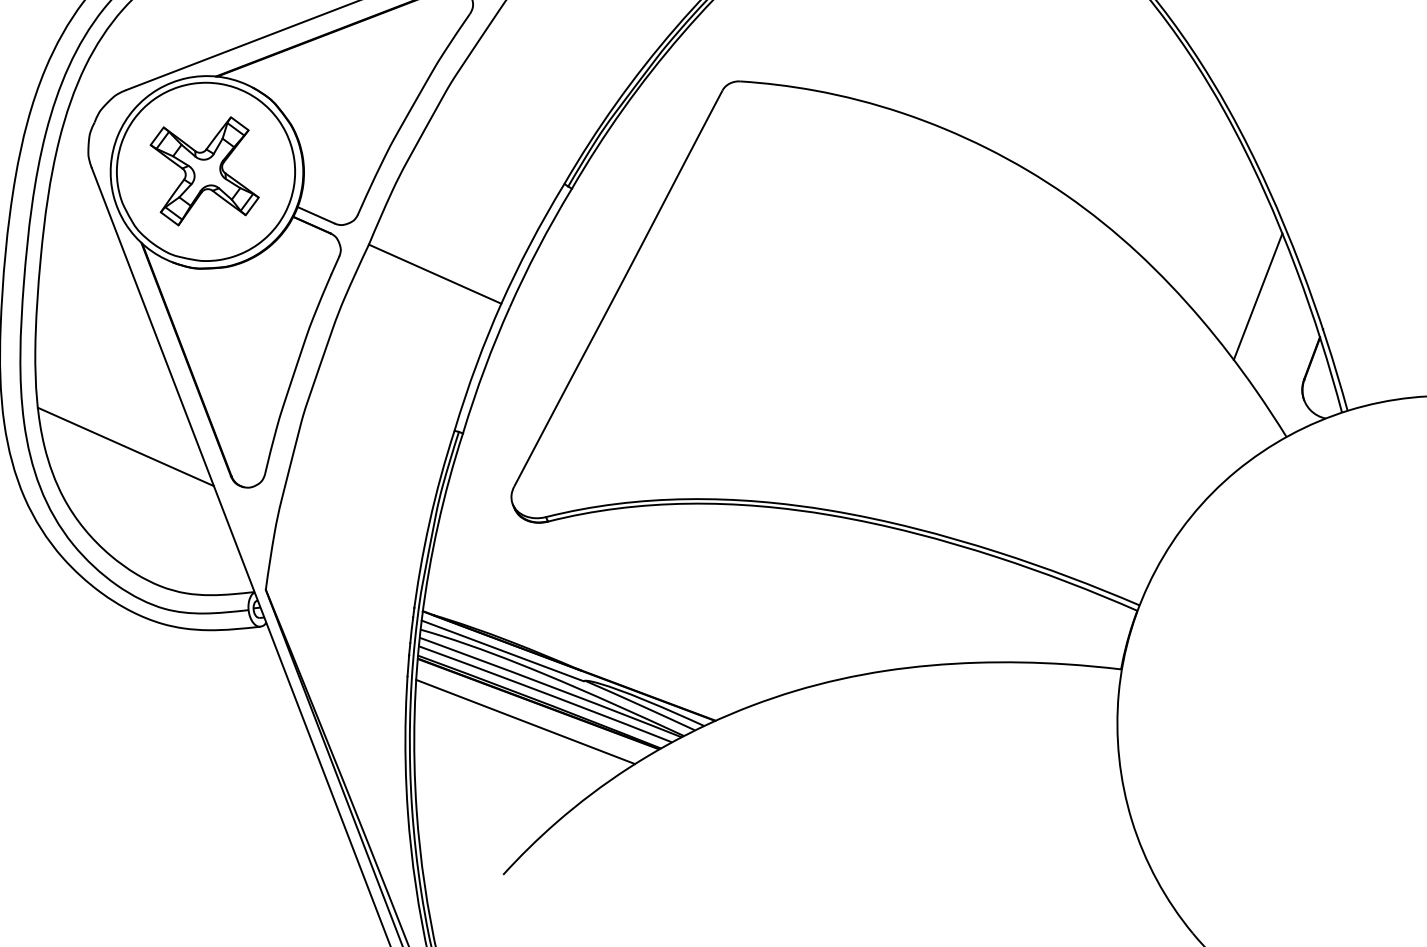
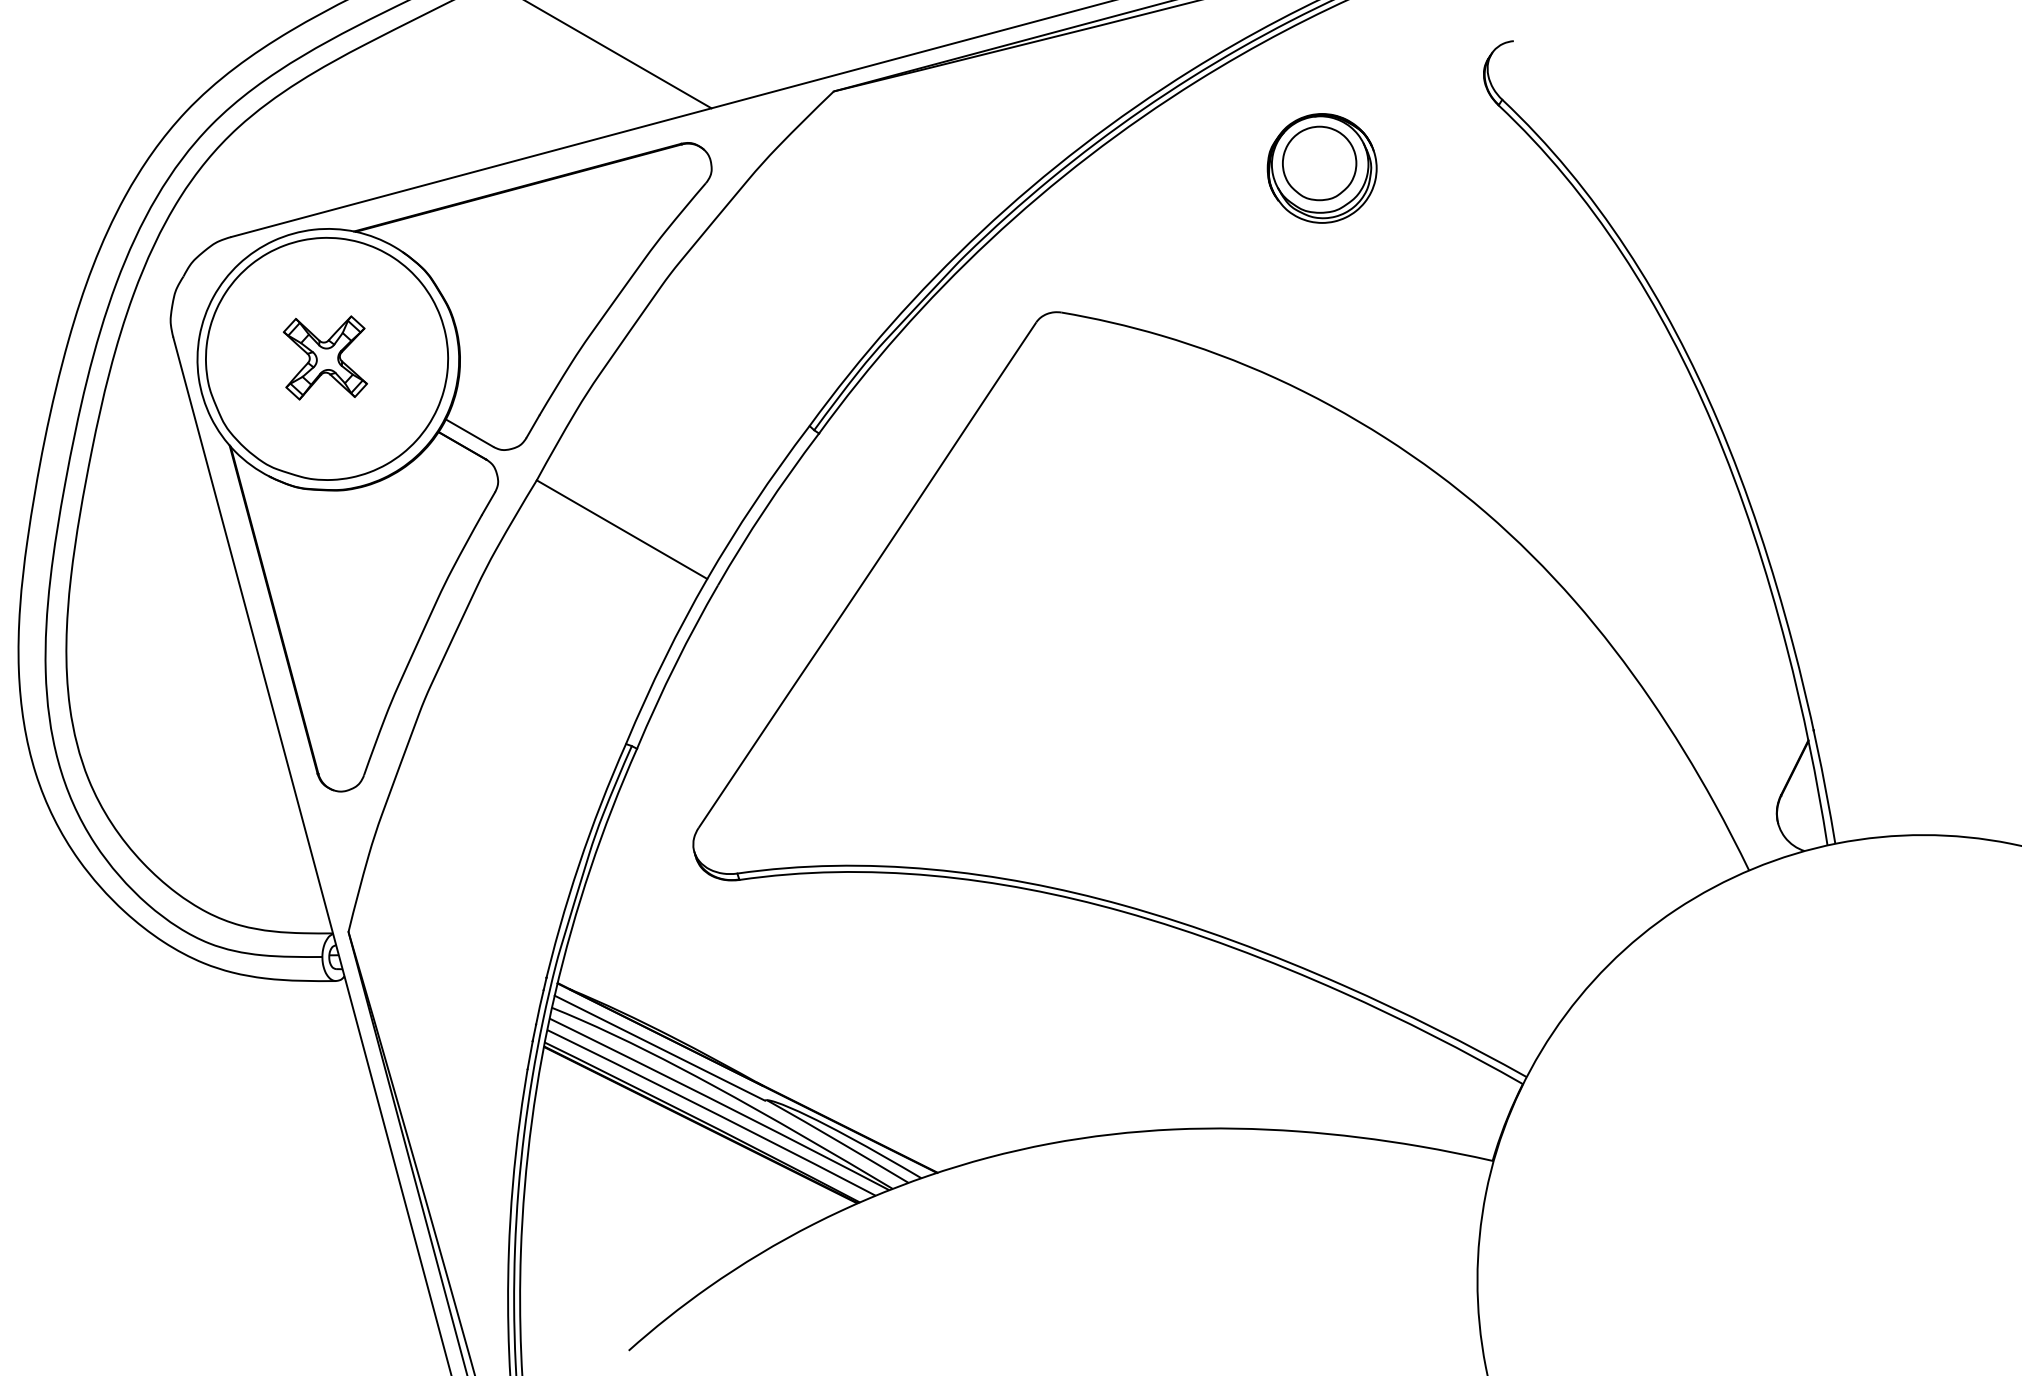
part: (204, 170) -> (325, 357), size x0.6
line: (1258, 296) -> (1730, 676), removed
line: (125, 446) -> (179, 718), removed
line: (525, 722) -> (680, 1147), removed

